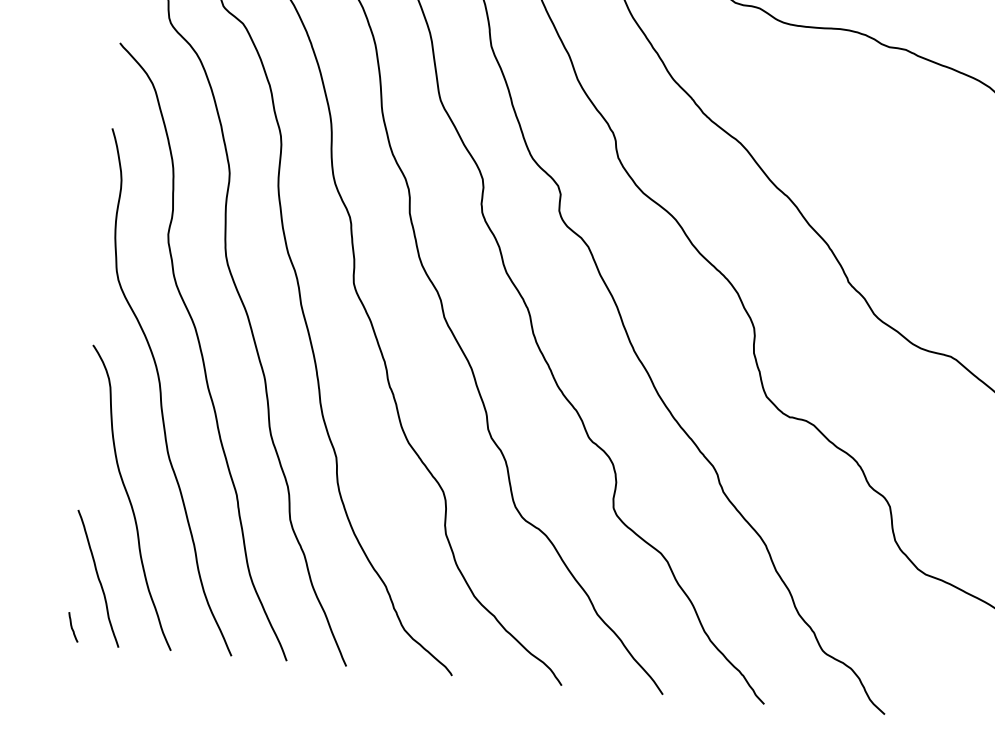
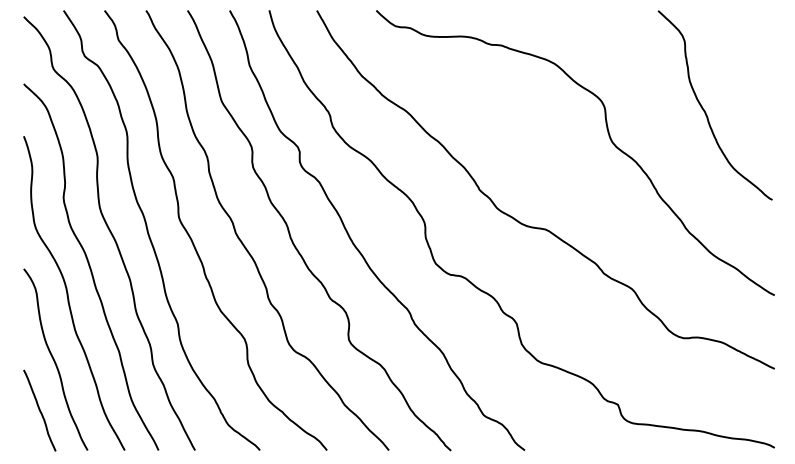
curve: (73, 627) -> (27, 441), removed

